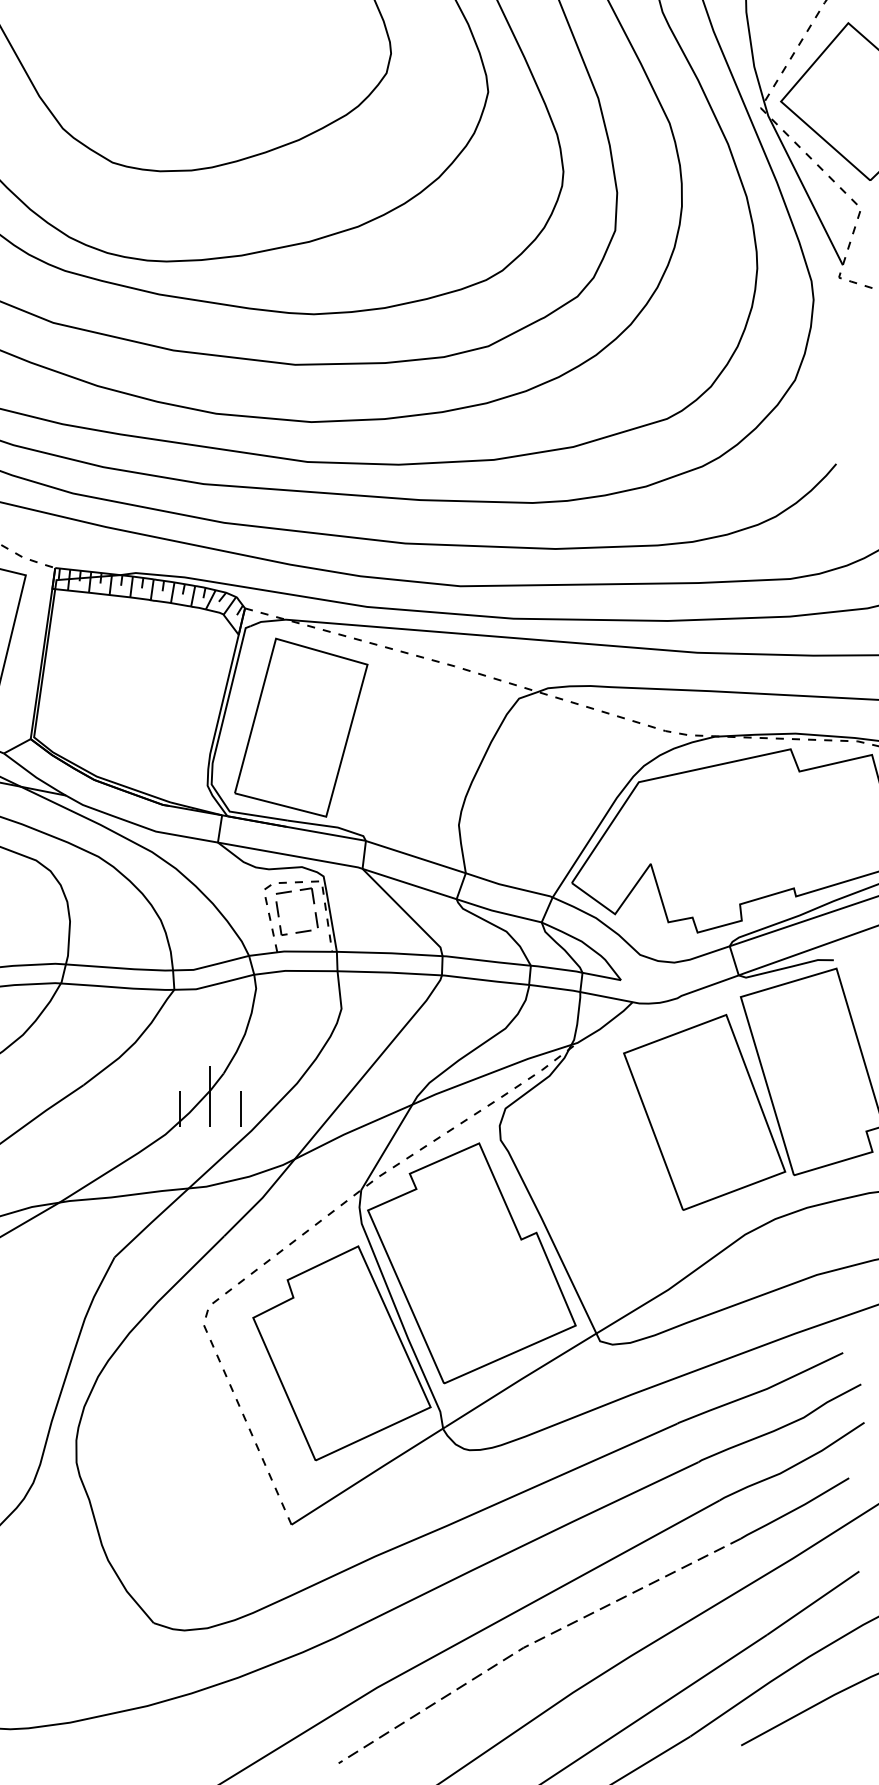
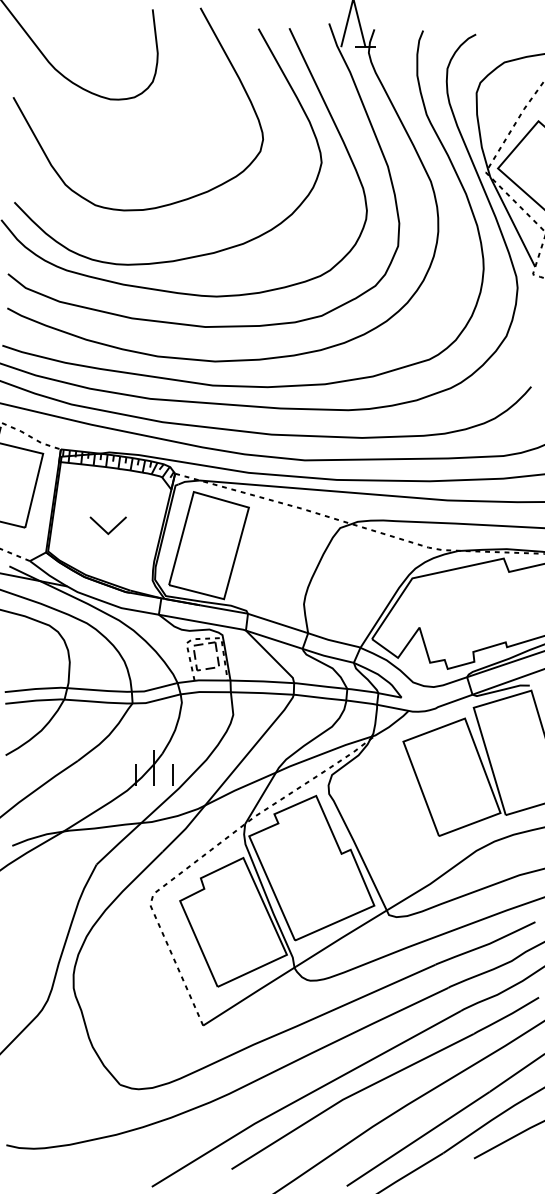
part: (132, 694) -> (107, 525), added
line: (534, 1642) -> (349, 1096), dashed -> solid

